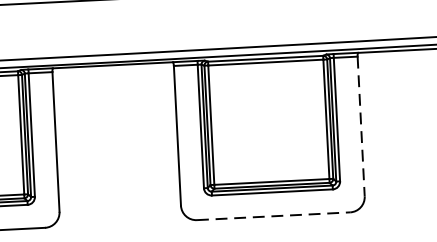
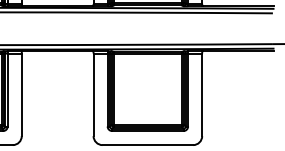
line: (361, 127) -> (202, 95), dashed -> solid
line: (274, 216) -> (148, 145), dashed -> solid

